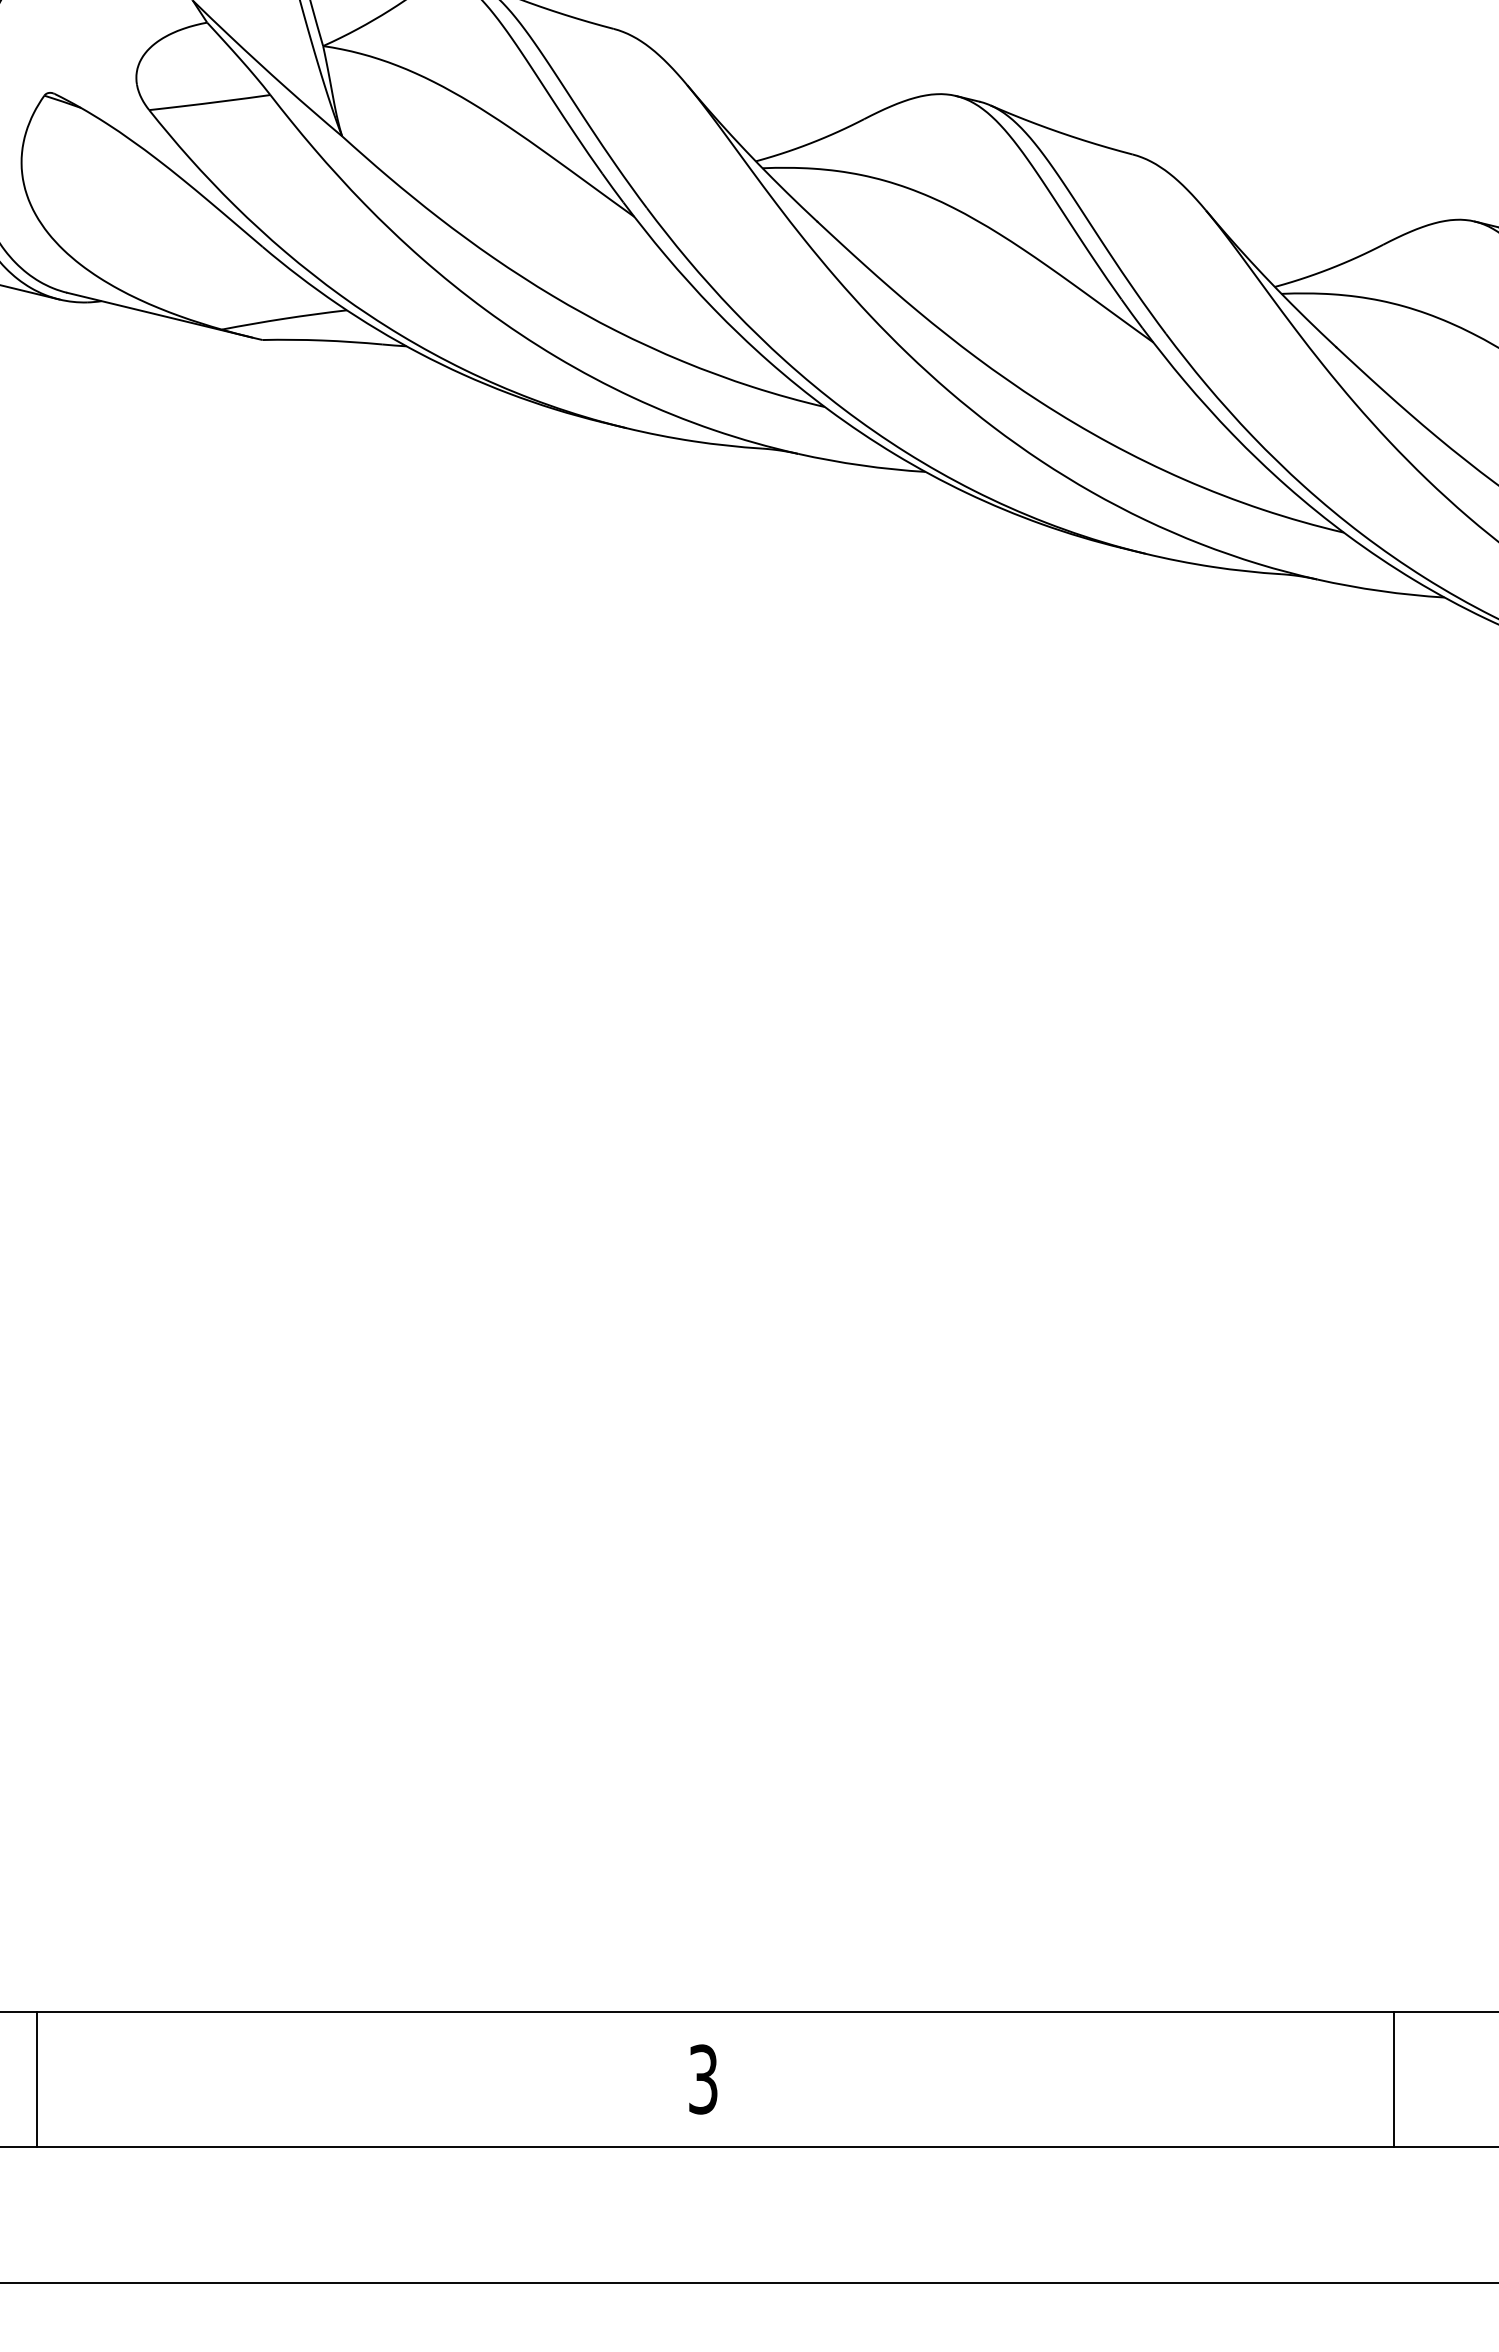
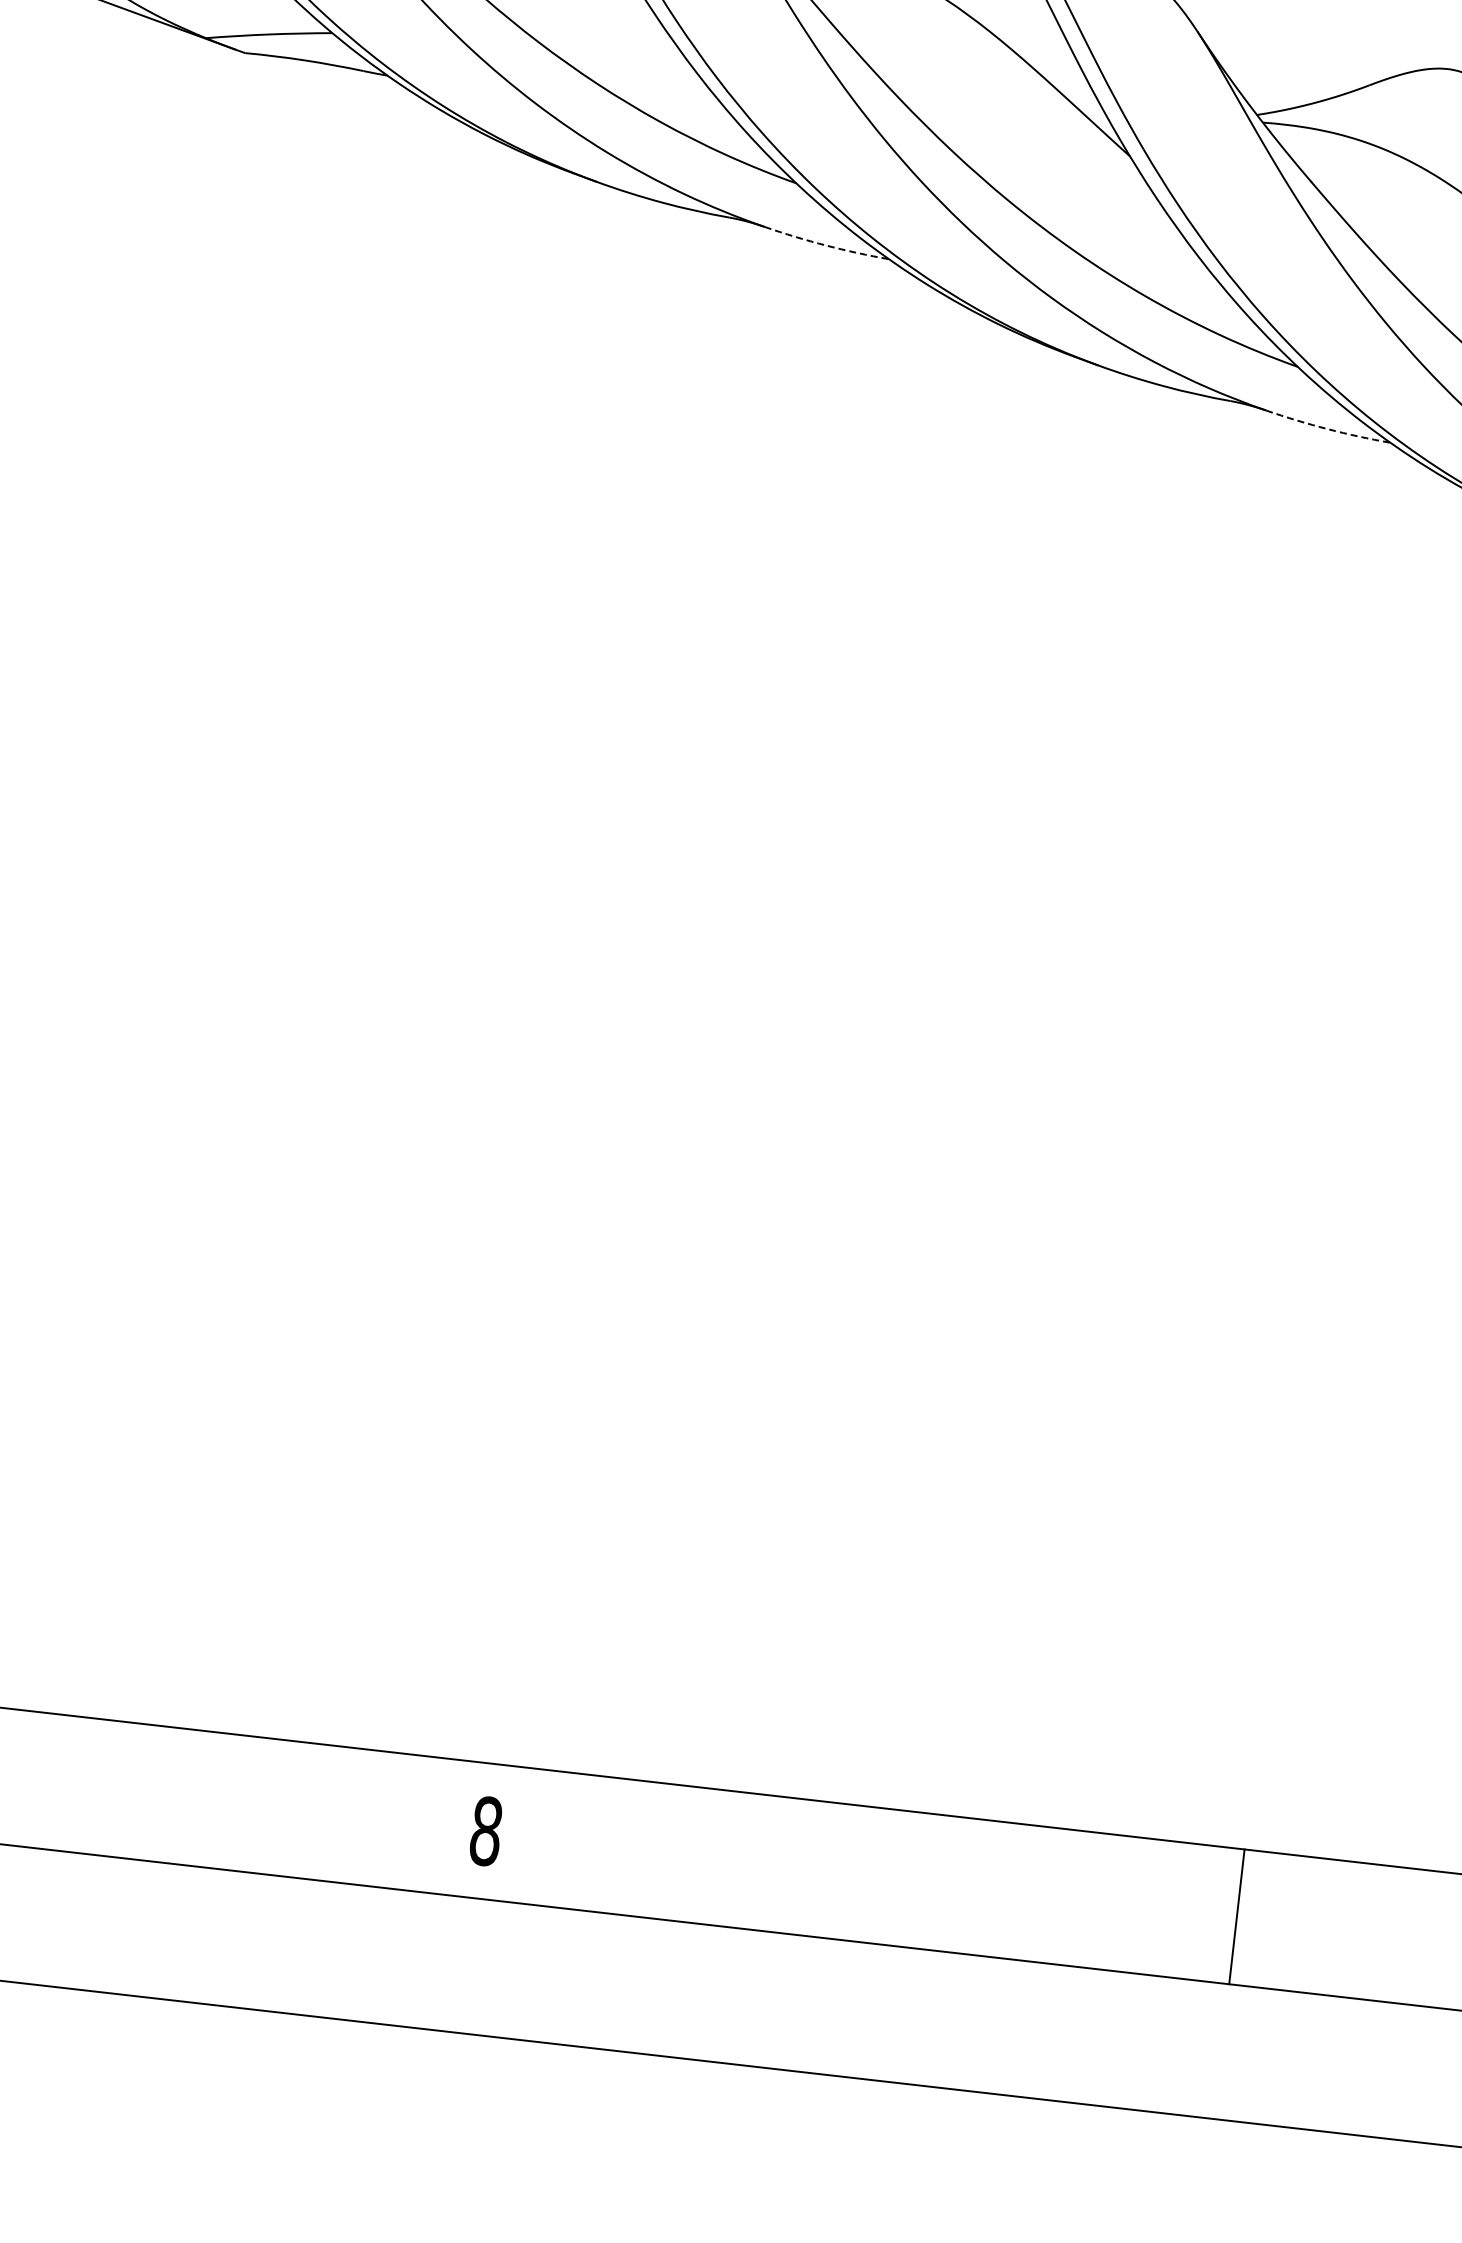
arc: (861, 465) -> (826, 245), solid -> dashed
arc: (1380, 591) -> (1327, 429), solid -> dashed
text: (703, 2079) -> (486, 1831), 3 -> 8
line: (1393, 2079) -> (1236, 1916), moved

